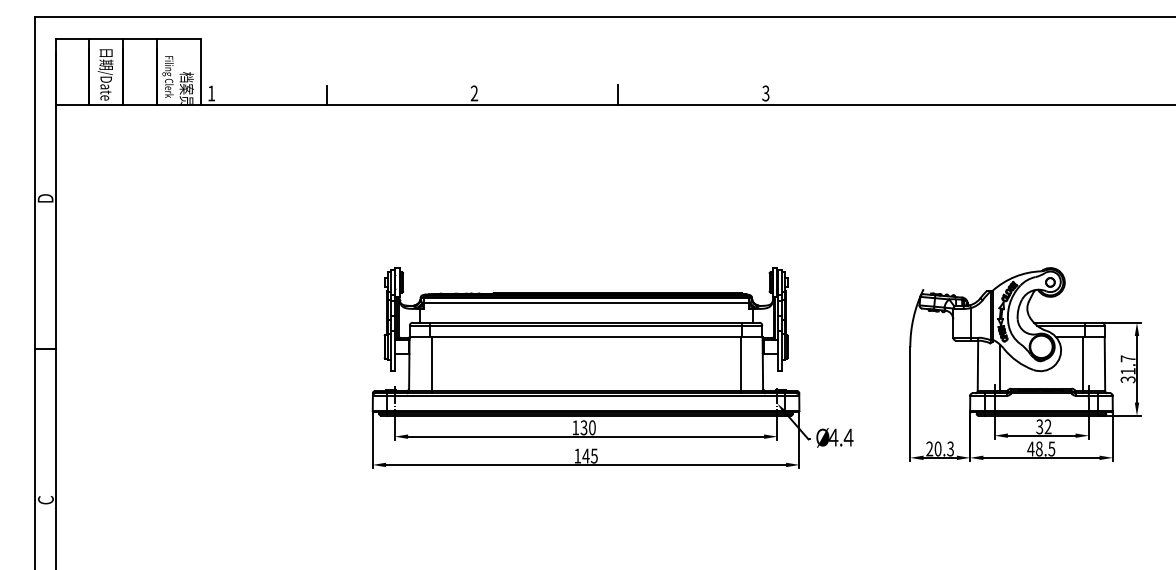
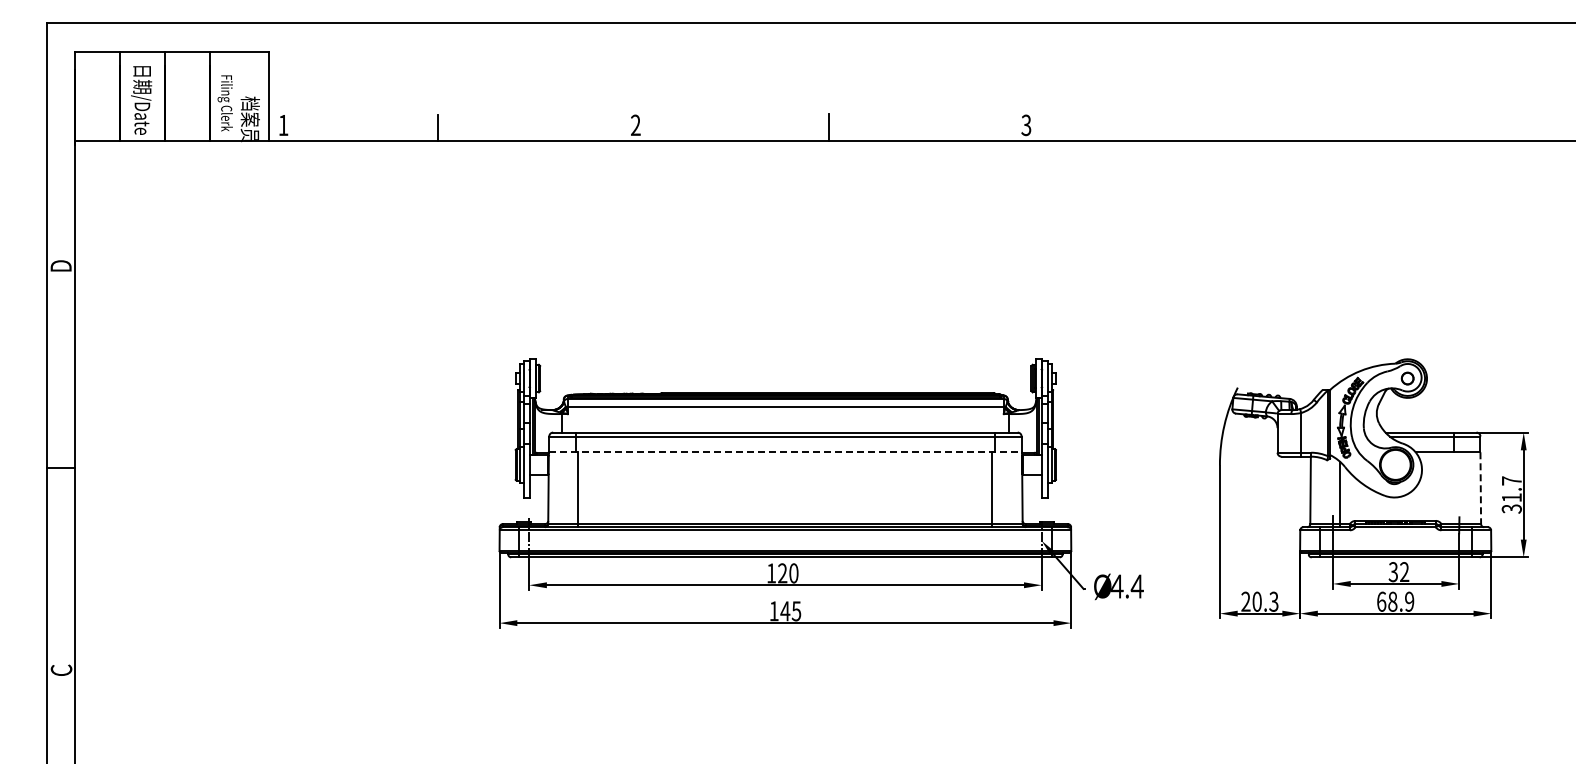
line: (586, 337) -> (785, 452), solid -> dashed
line: (1104, 364) -> (1480, 488), solid -> dashed
line: (1082, 365) -> (1450, 489), removed
text: (583, 427) -> (782, 573), 130 -> 120
text: (1041, 448) -> (1395, 601), 48.5 -> 68.9

